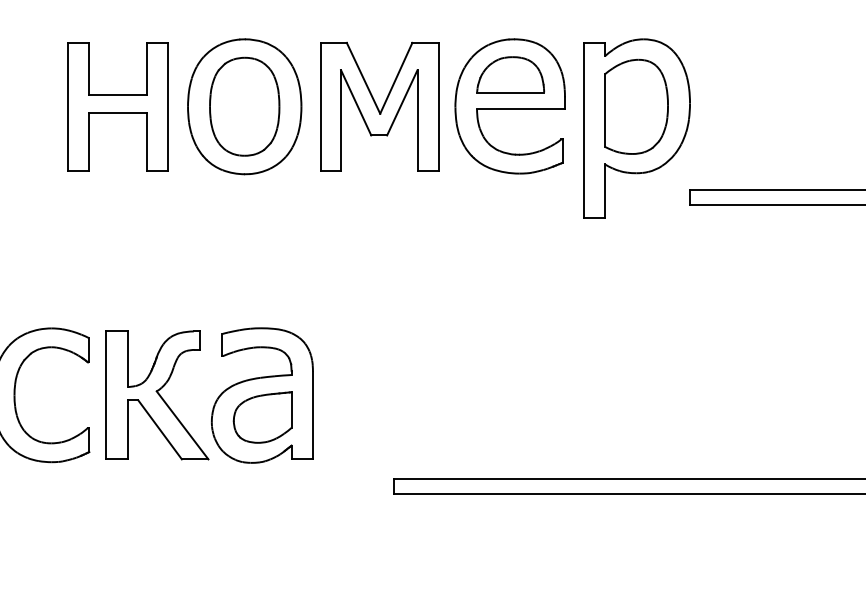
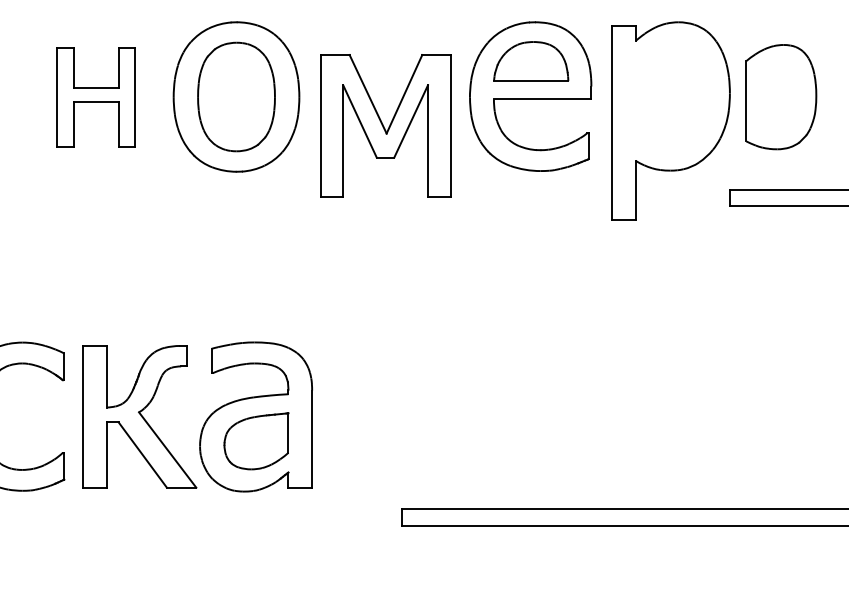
part: (117, 106) -> (95, 96), size x0.7
part: (379, 106) -> (385, 125), moved
part: (636, 106) -> (781, 96), moved

